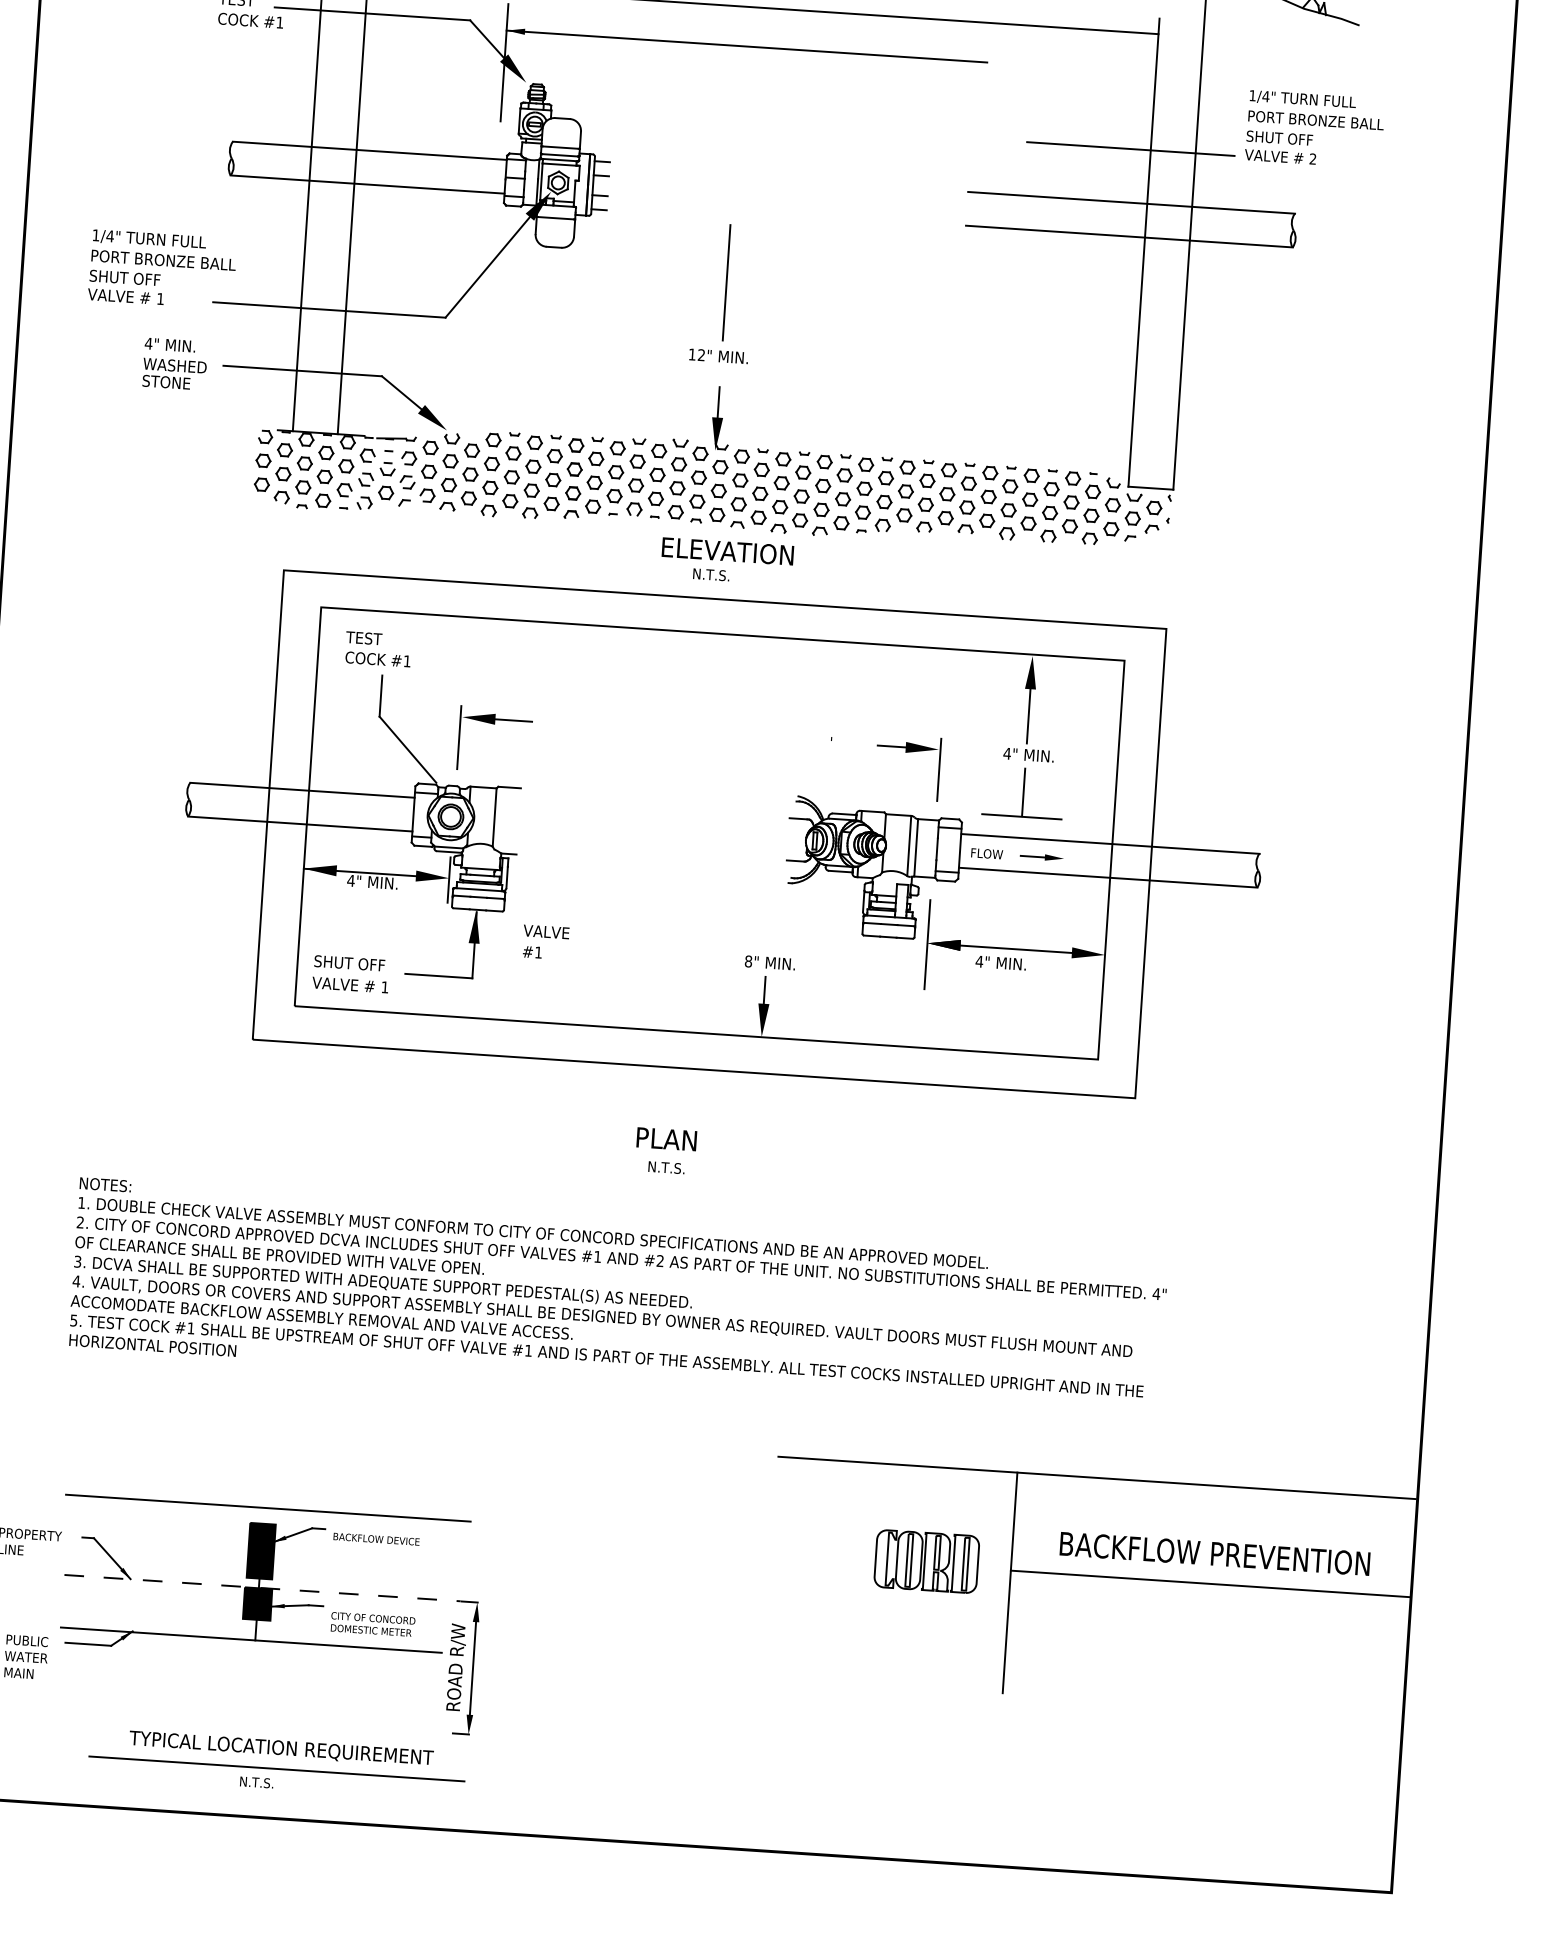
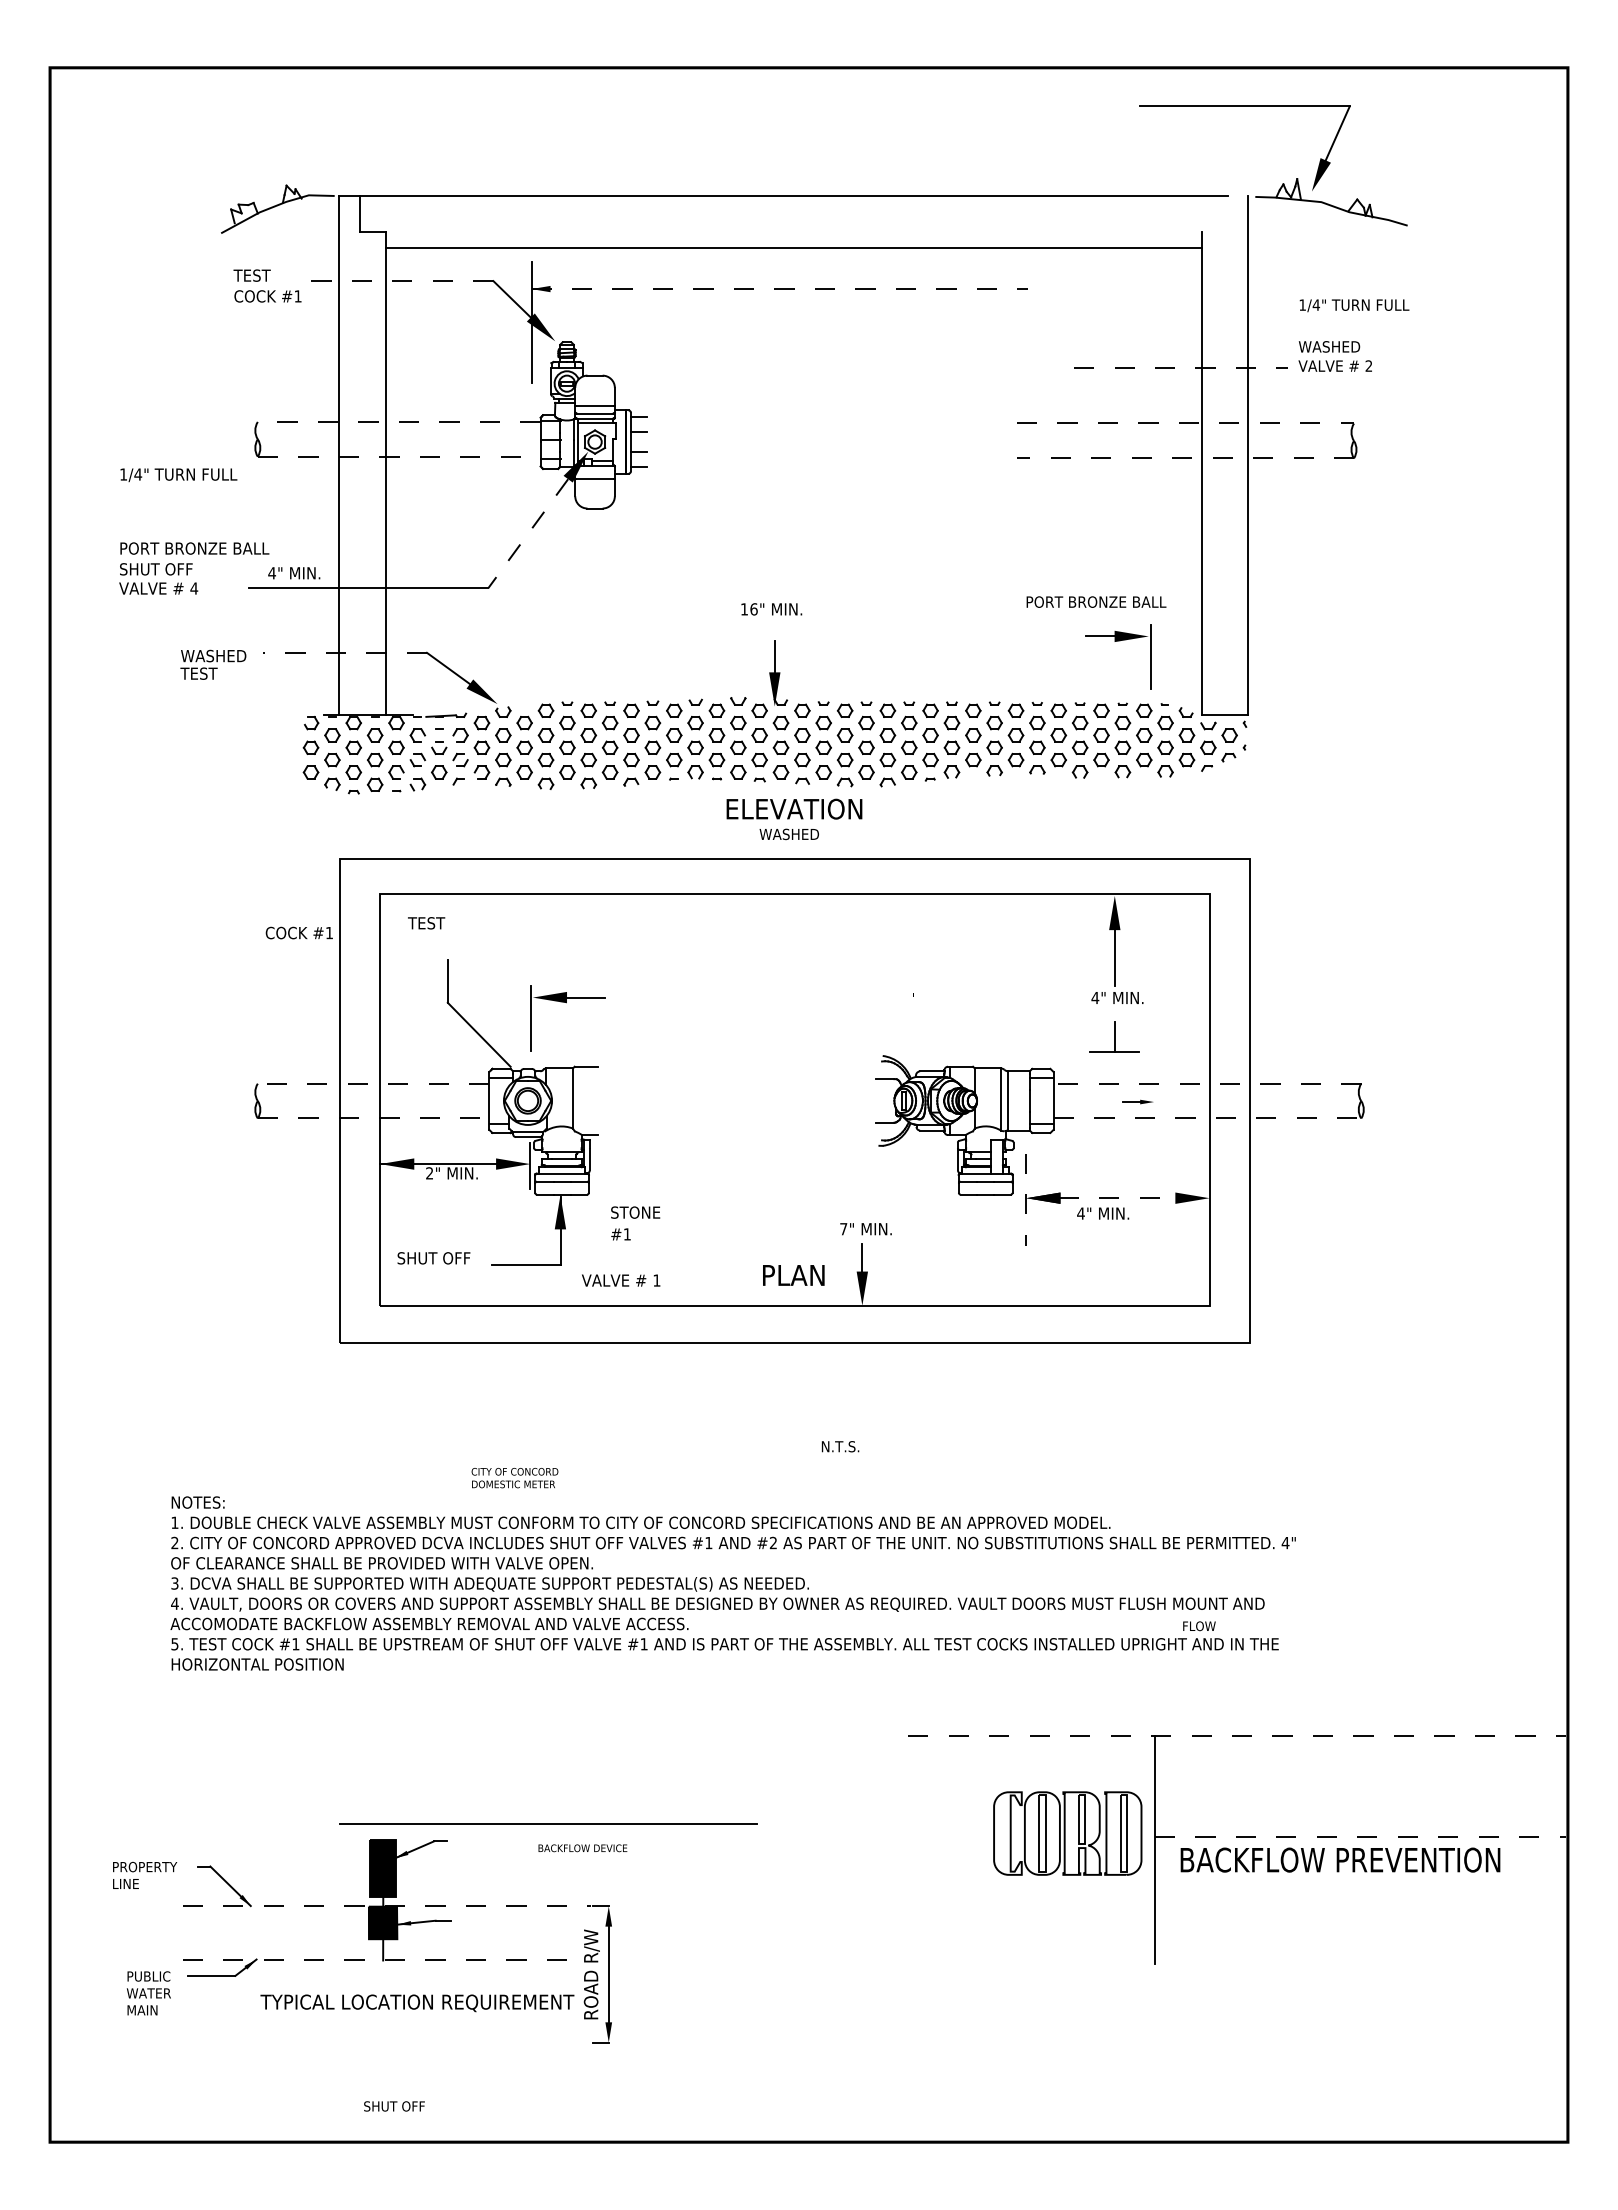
line: (372, 14) -> (392, 281), solid -> dashed
line: (747, 47) -> (780, 289), solid -> dashed
text: (1316, 119) -> (1096, 601), moved
text: (1278, 137) -> (1332, 346), SHUT OFF -> WASHED
line: (1131, 149) -> (1181, 368), solid -> dashed
line: (369, 150) -> (398, 421), solid -> dashed
line: (367, 184) -> (399, 456), solid -> dashed
line: (1131, 202) -> (1185, 423), solid -> dashed
line: (1129, 236) -> (1185, 458), solid -> dashed
text: (149, 239) -> (178, 475), moved
line: (487, 267) -> (528, 533), solid -> dashed
line: (726, 282) -> (774, 532), removed
text: (160, 299) -> (194, 588), 1 -> 4
text: (170, 345) -> (294, 573), moved
text: (701, 355) -> (753, 609), 12" -> 16"
line: (303, 370) -> (345, 652), solid -> dashed
text: (166, 382) -> (205, 673), STONE -> TEST
text: (720, 575) -> (788, 834), N.T.S. -> WASHED
text: (377, 658) -> (298, 932), moved
part: (909, 752) -> (1118, 641), moved
line: (302, 790) -> (373, 1083), solid -> dashed
part: (1023, 792) -> (1114, 1036), size x0.6
line: (300, 824) -> (373, 1118), solid -> dashed
line: (1110, 843) -> (1207, 1083), solid -> dashed
text: (987, 854) -> (1199, 1626), moved
part: (1041, 856) -> (1137, 1101), size x0.7
line: (1108, 877) -> (1207, 1118), solid -> dashed
text: (350, 880) -> (429, 1173), 4" -> 2"
text: (547, 931) -> (635, 1212), VALVE -> STONE
line: (927, 944) -> (1026, 1199), solid -> dashed
line: (1016, 949) -> (1118, 1198), solid -> dashed
text: (748, 961) -> (843, 1229), 8" -> 7"
text: (350, 985) -> (621, 1280), moved
text: (666, 1139) -> (793, 1275), moved
text: (666, 1167) -> (840, 1446), moved
line: (1097, 1478) -> (1237, 1736), solid -> dashed
line: (268, 1507) -> (548, 1823), moved
text: (376, 1539) -> (582, 1848), moved
text: (1215, 1553) -> (1340, 1859), moved
part: (926, 1561) -> (1067, 1833), size x1.4
line: (1210, 1584) -> (1360, 1837), solid -> dashed
text: (372, 1624) -> (514, 1478), moved
line: (251, 1640) -> (379, 1960), solid -> dashed
text: (281, 1749) -> (417, 2003), moved
line: (276, 1769) -> (413, 2091), removed
text: (256, 1782) -> (394, 2106), N.T.S. -> SHUT OFF

